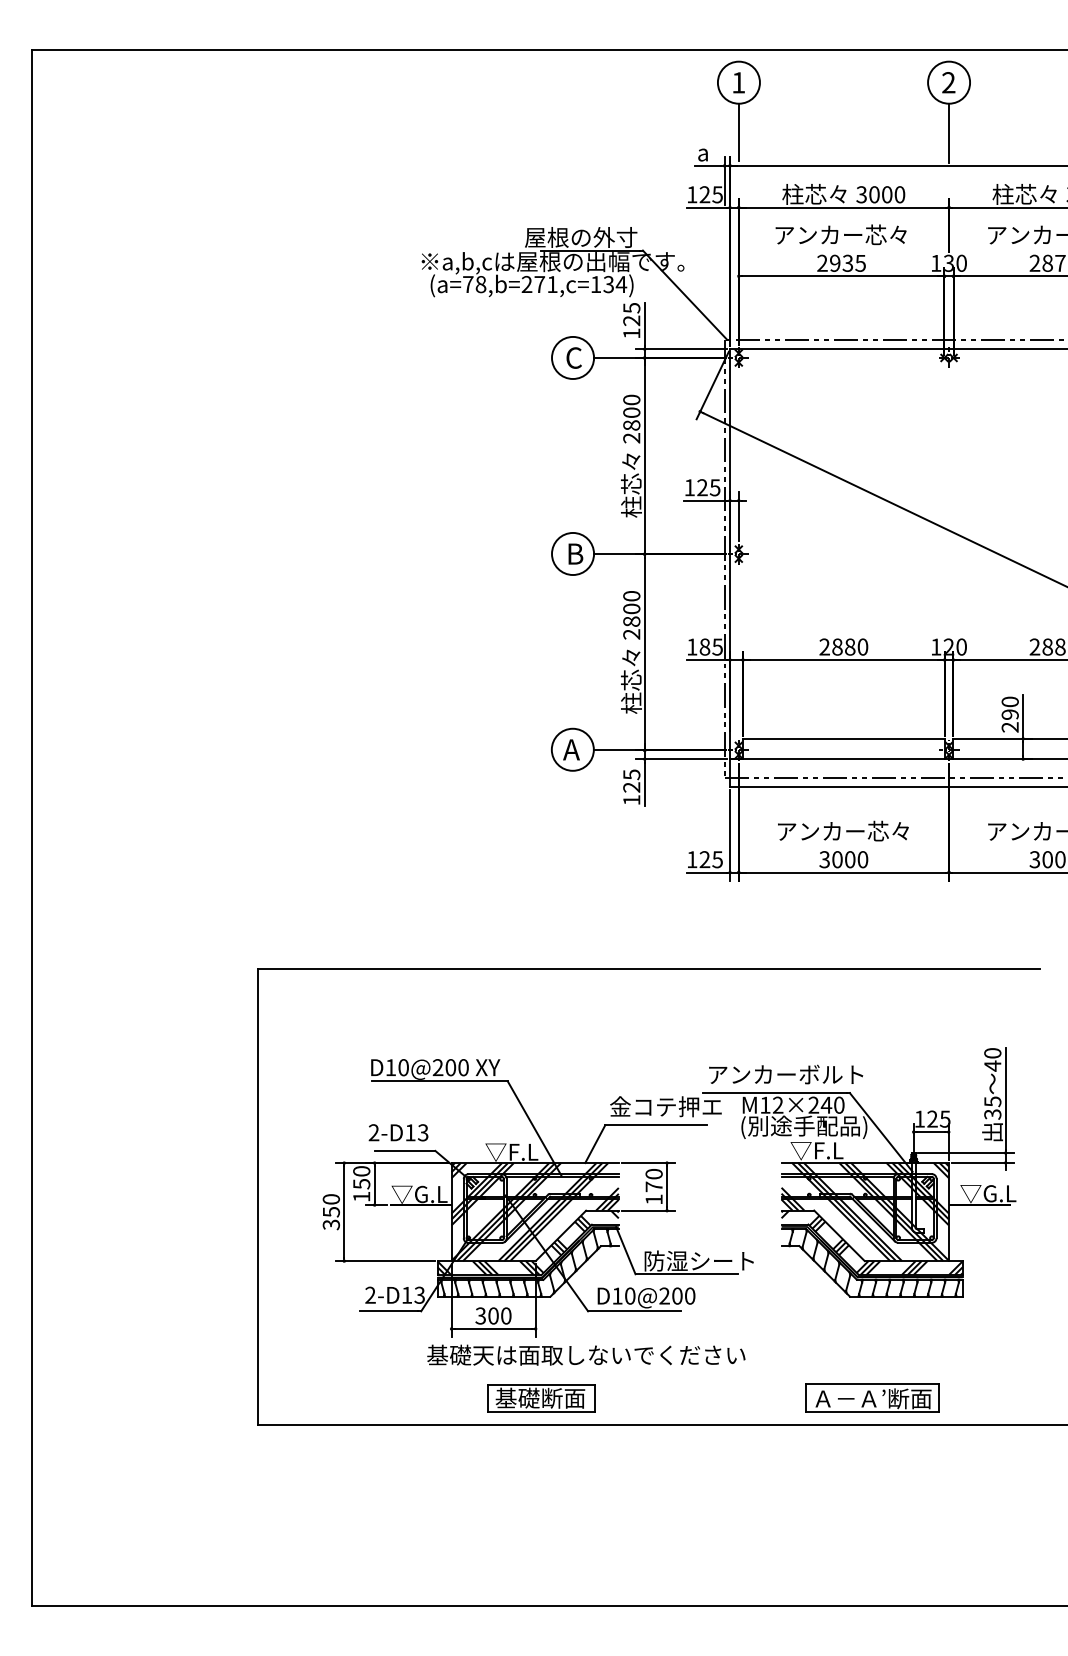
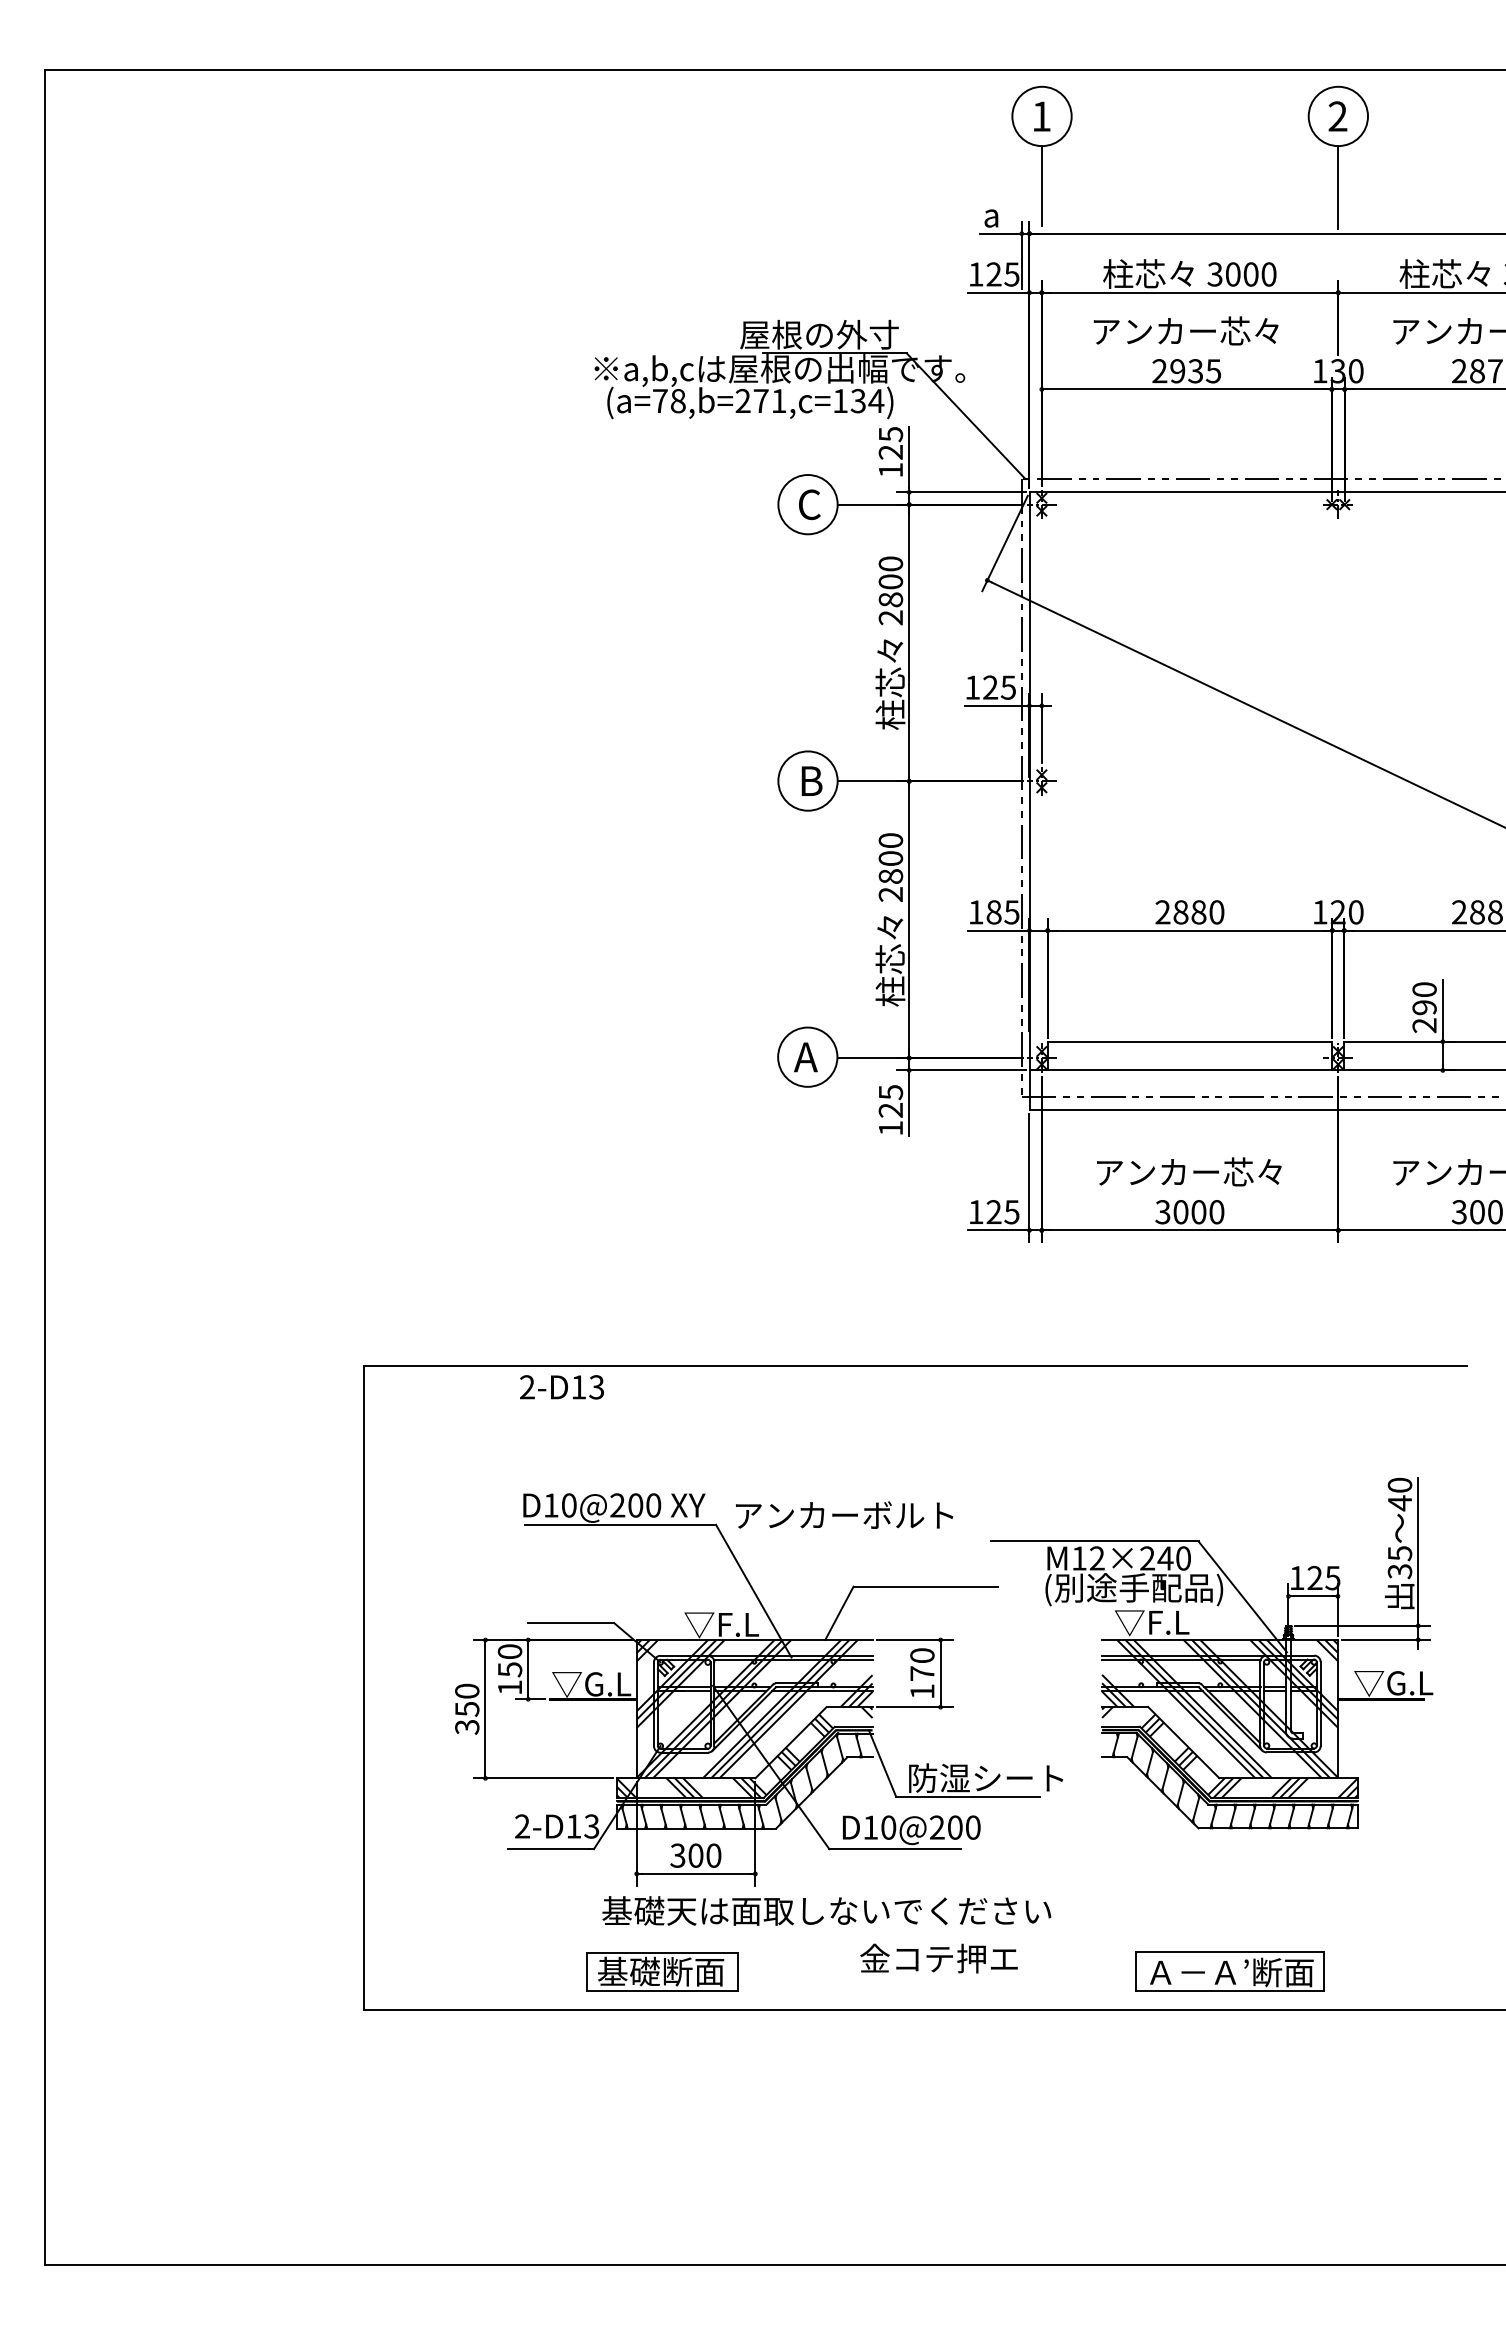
text: (786, 1074) -> (844, 1514), moved
text: (665, 1106) -> (938, 1958), moved
text: (398, 1132) -> (561, 1387), moved
part: (541, 1398) -> (662, 1971), moved

